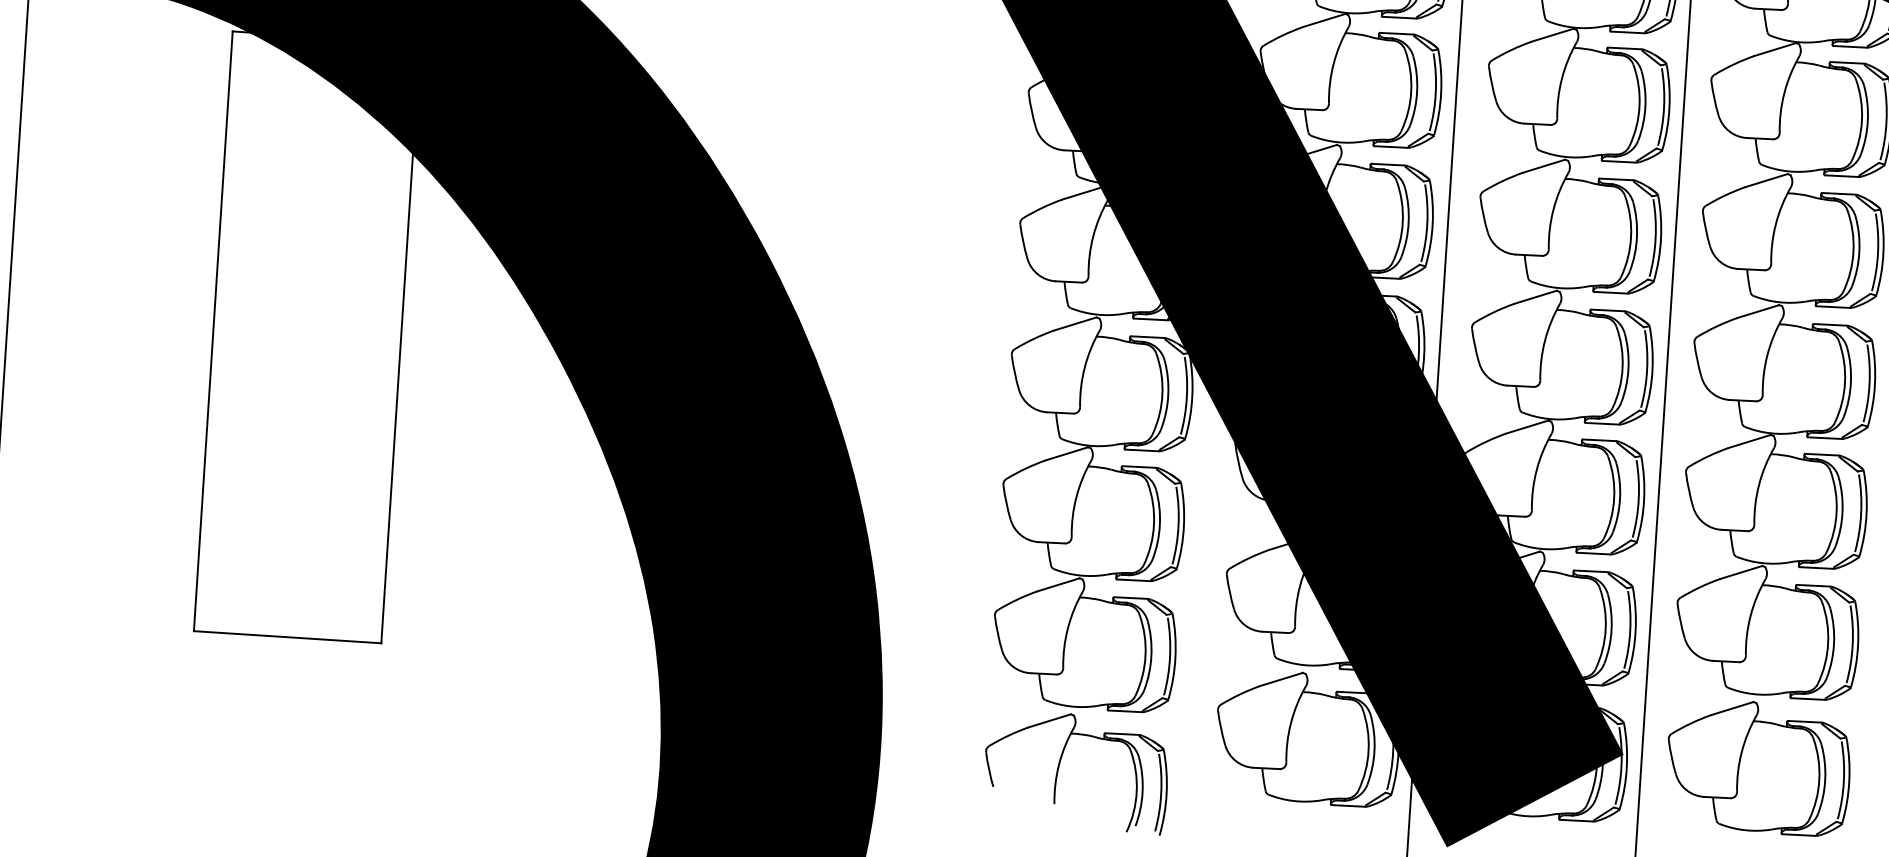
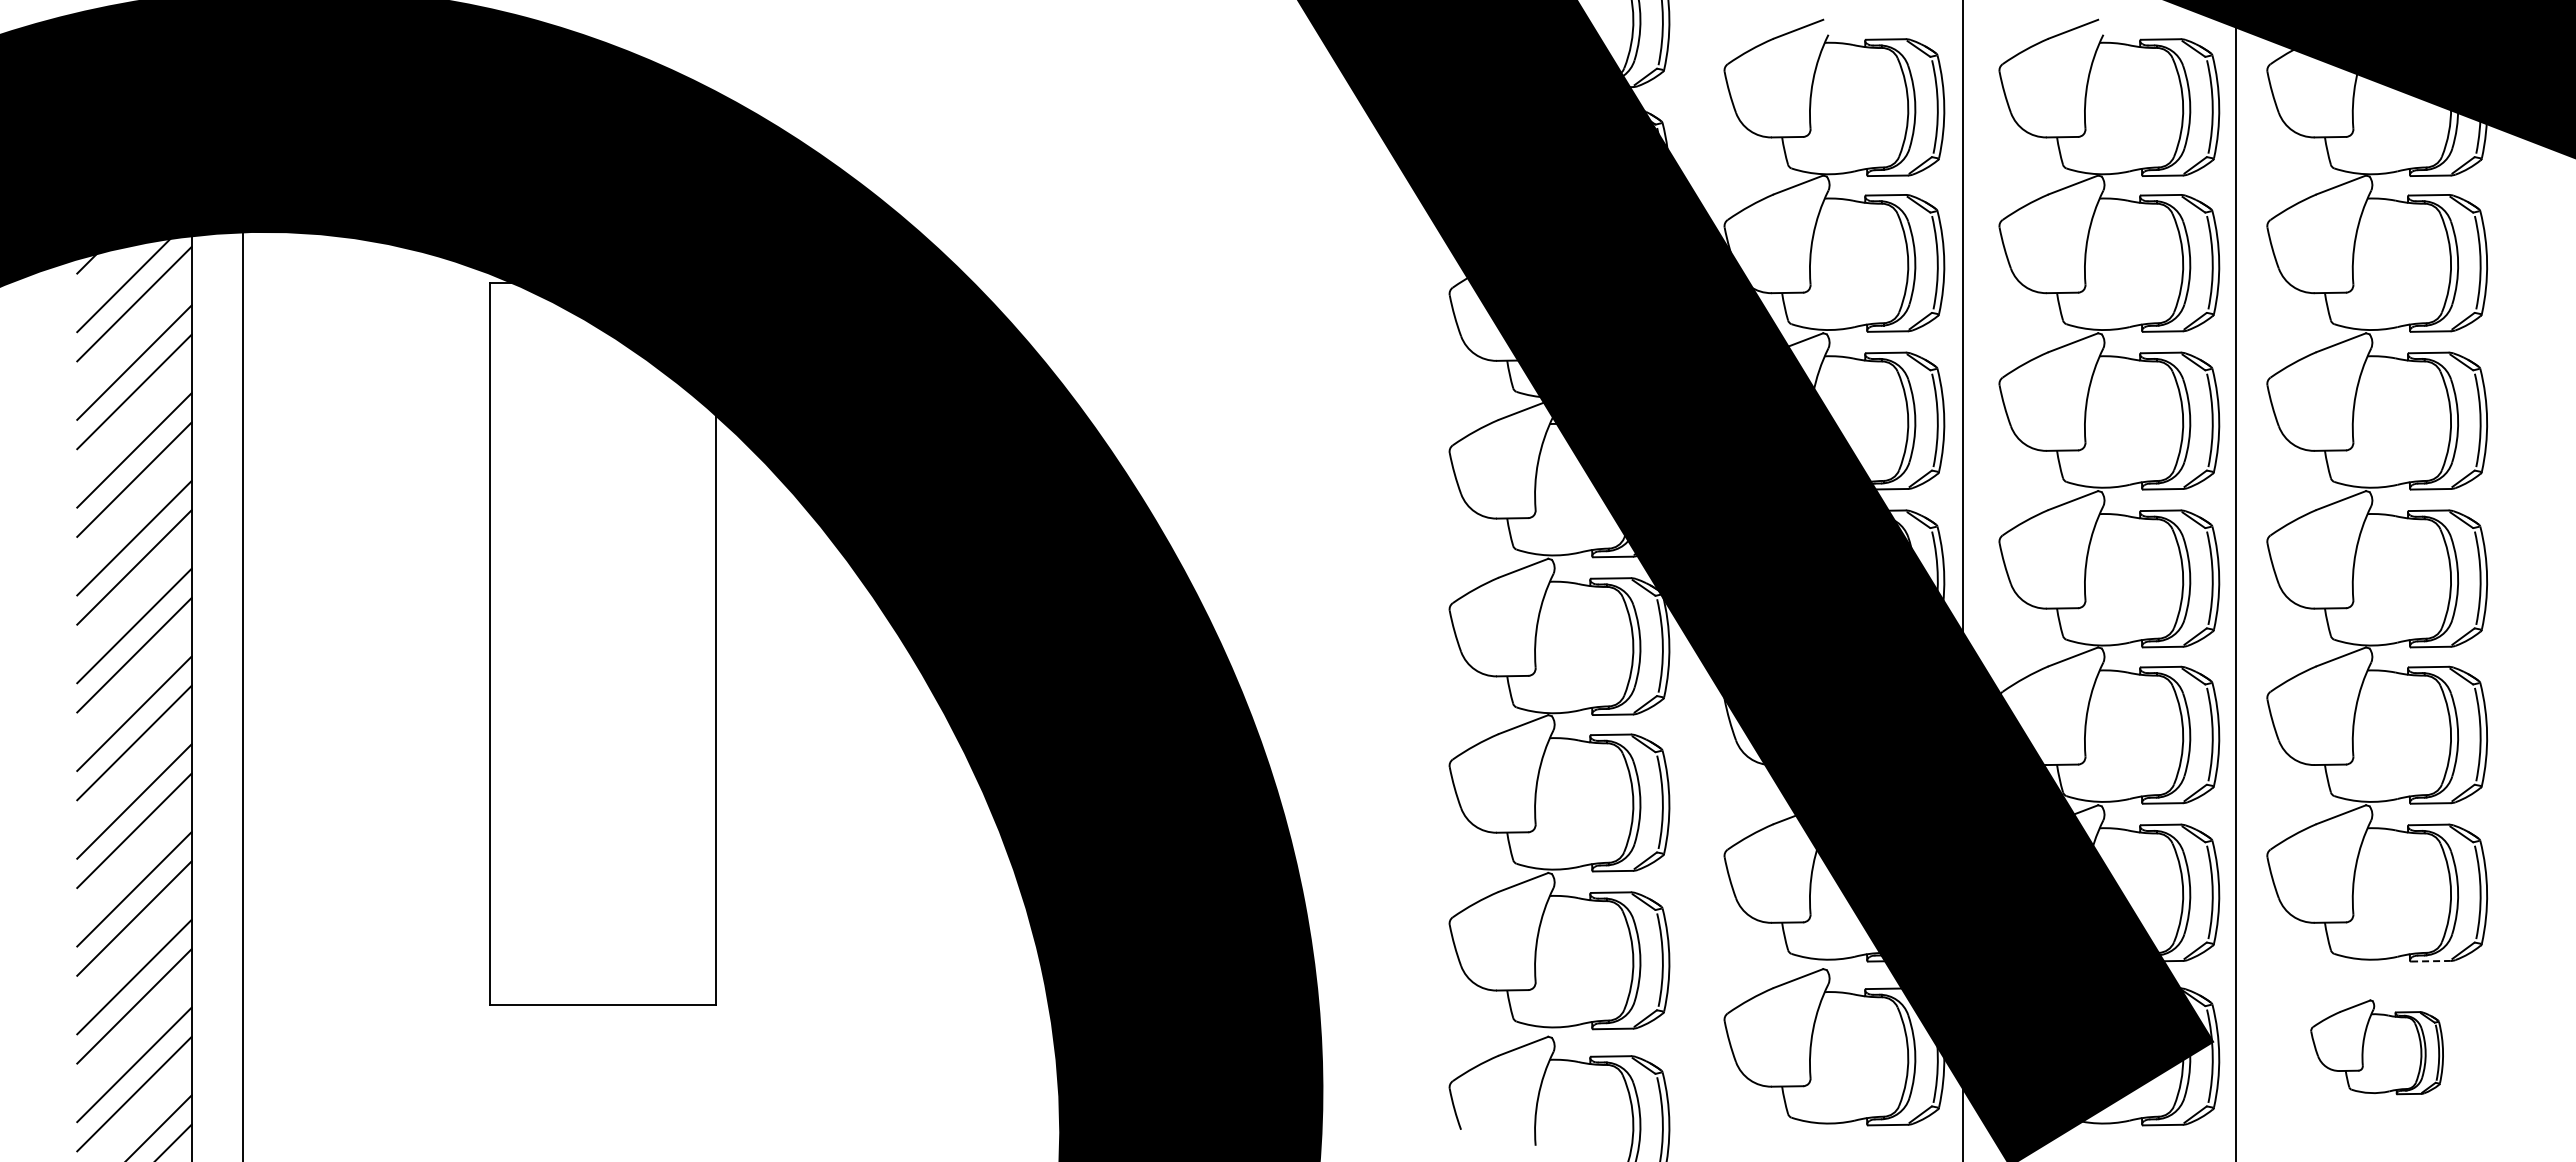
line: (1807, 699) -> (2430, 961), solid -> dashed
part: (1757, 767) -> (2376, 1047), size x0.6

